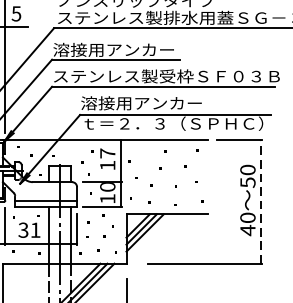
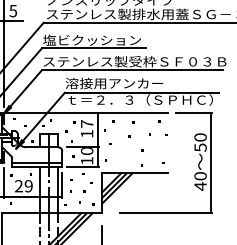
text: (113, 48) -> (91, 39), 溶接用アンカー -> 塩ビクッション
line: (260, 202) -> (210, 163), dashed -> solid
text: (29, 230) -> (23, 186), 31 -> 29

